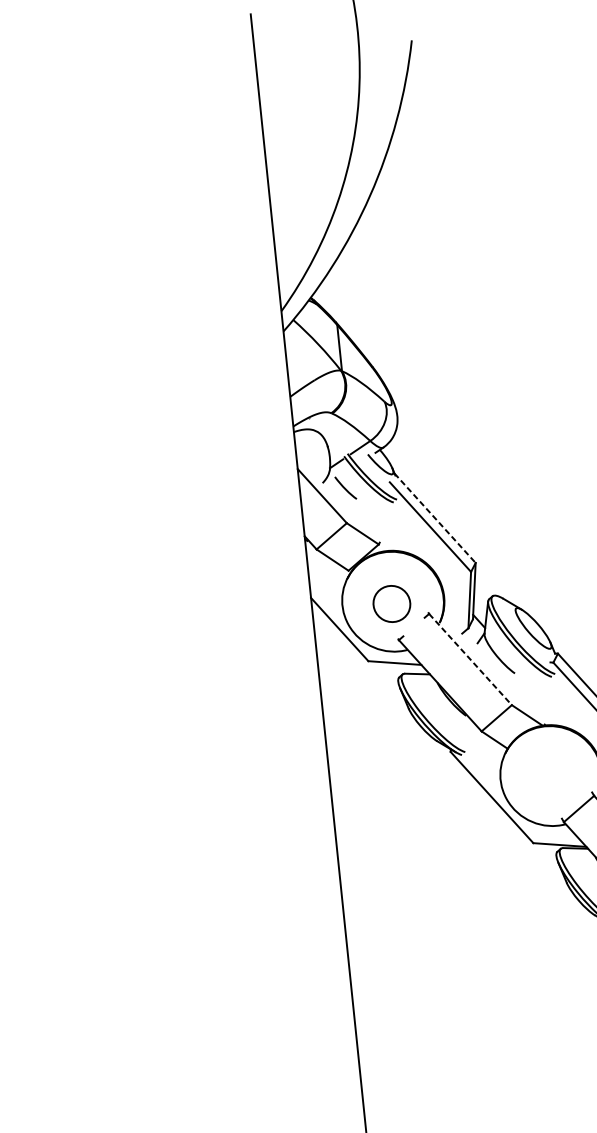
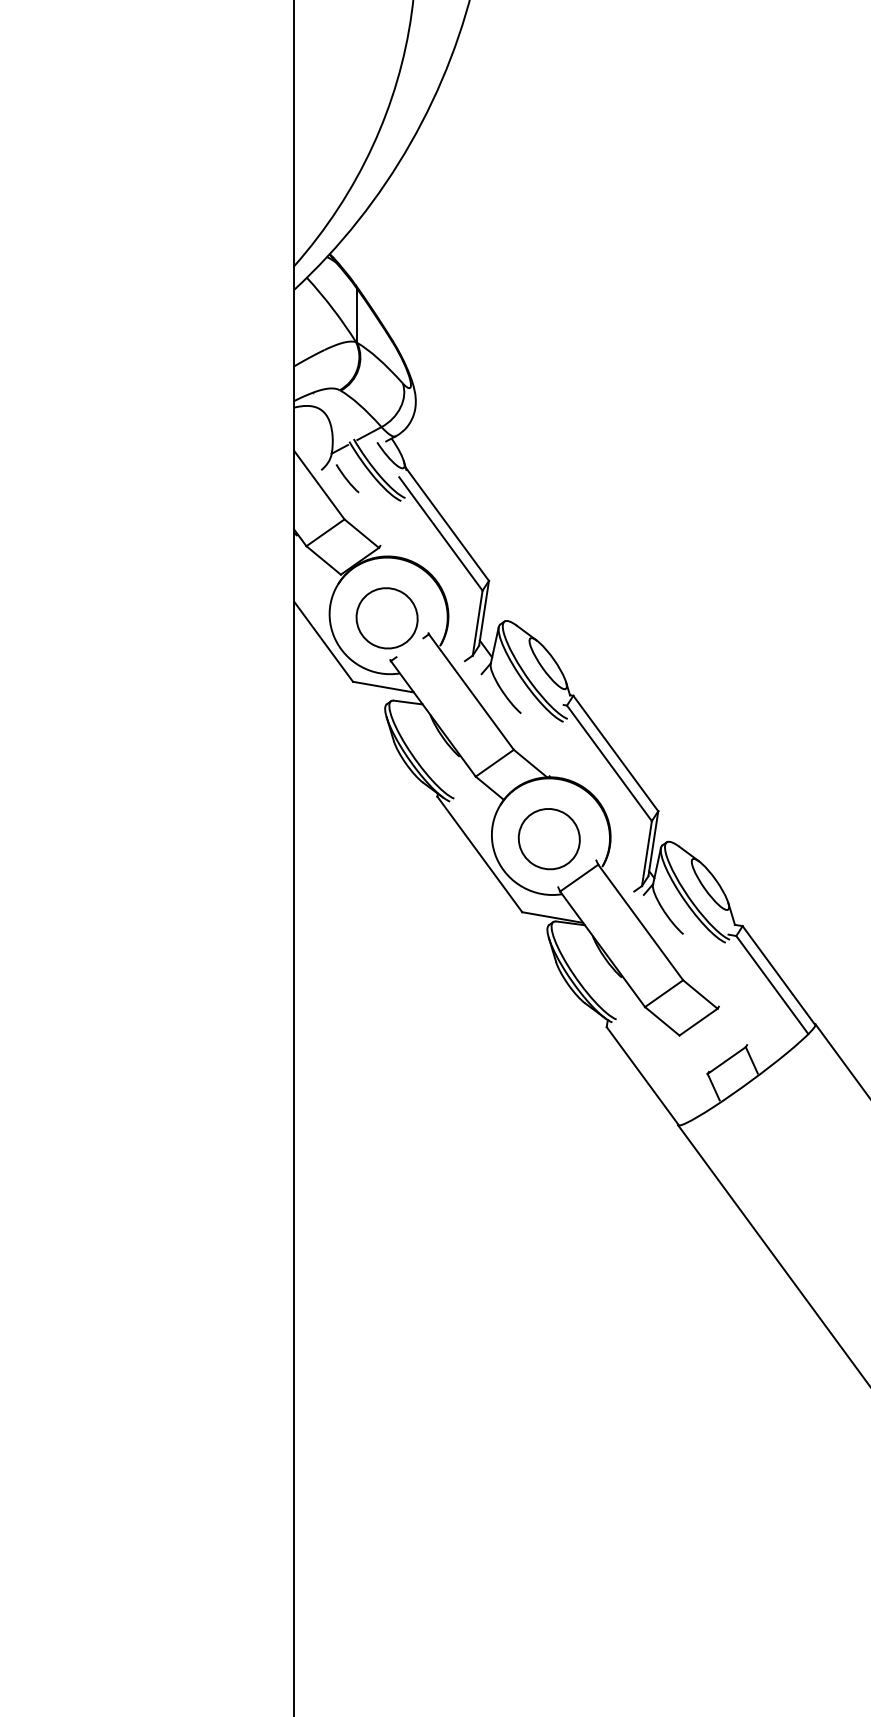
line: (435, 518) -> (447, 524), dashed -> solid
part: (391, 604) -> (386, 618), size x1.43
line: (470, 659) -> (471, 692), dashed -> solid
part: (549, 778) -> (548, 839), added

